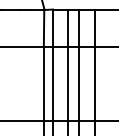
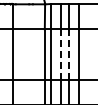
line: (68, 84) -> (61, 55), solid -> dashed
line: (79, 84) -> (69, 55), solid -> dashed

